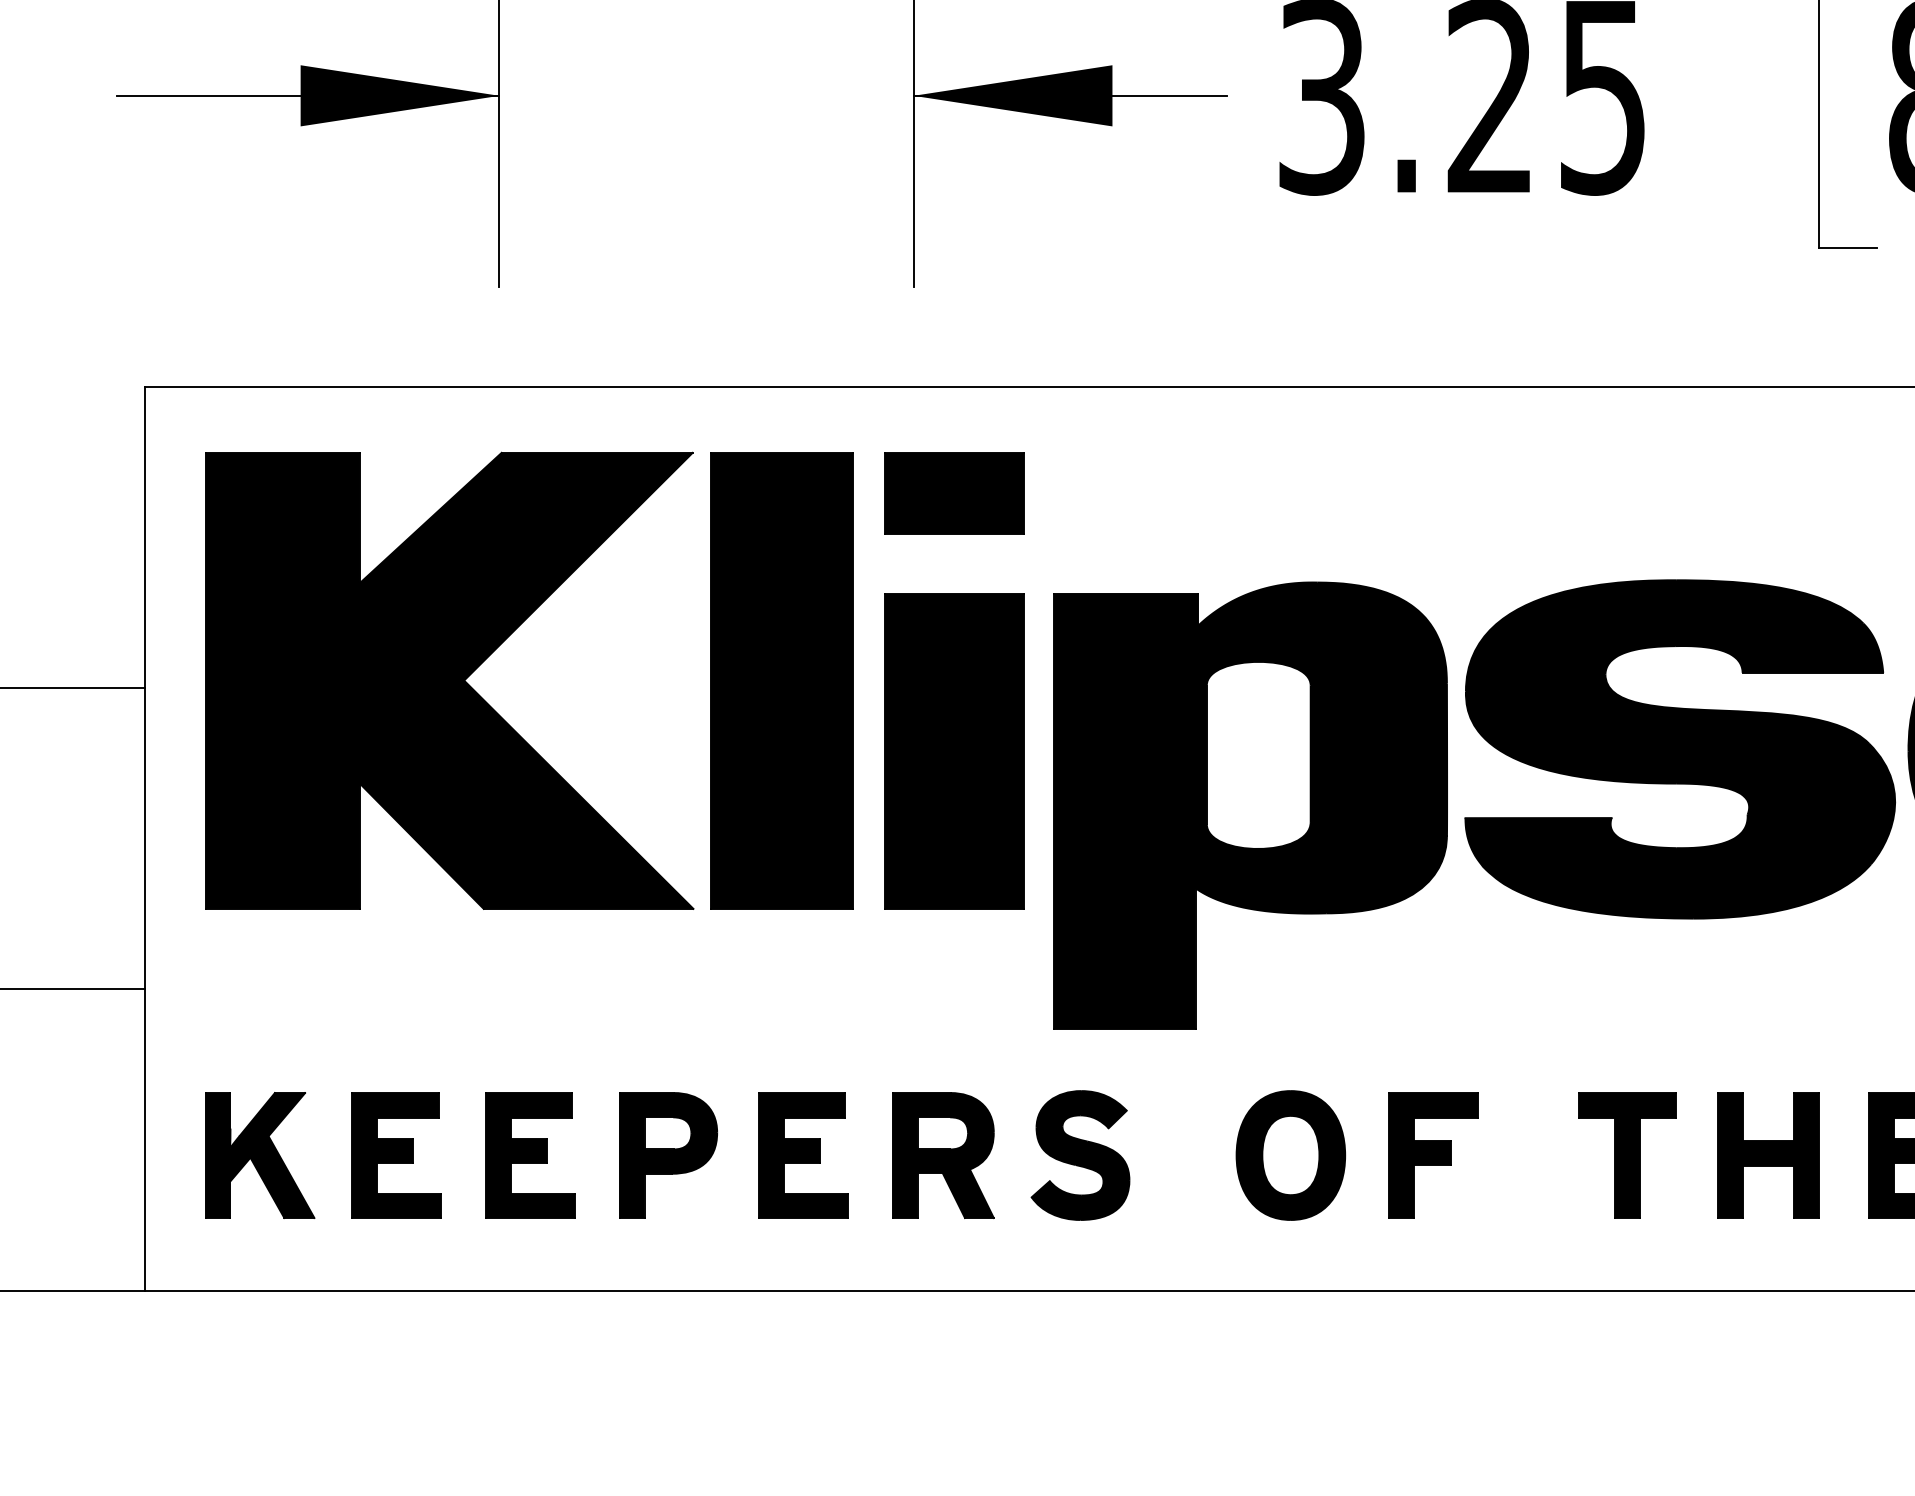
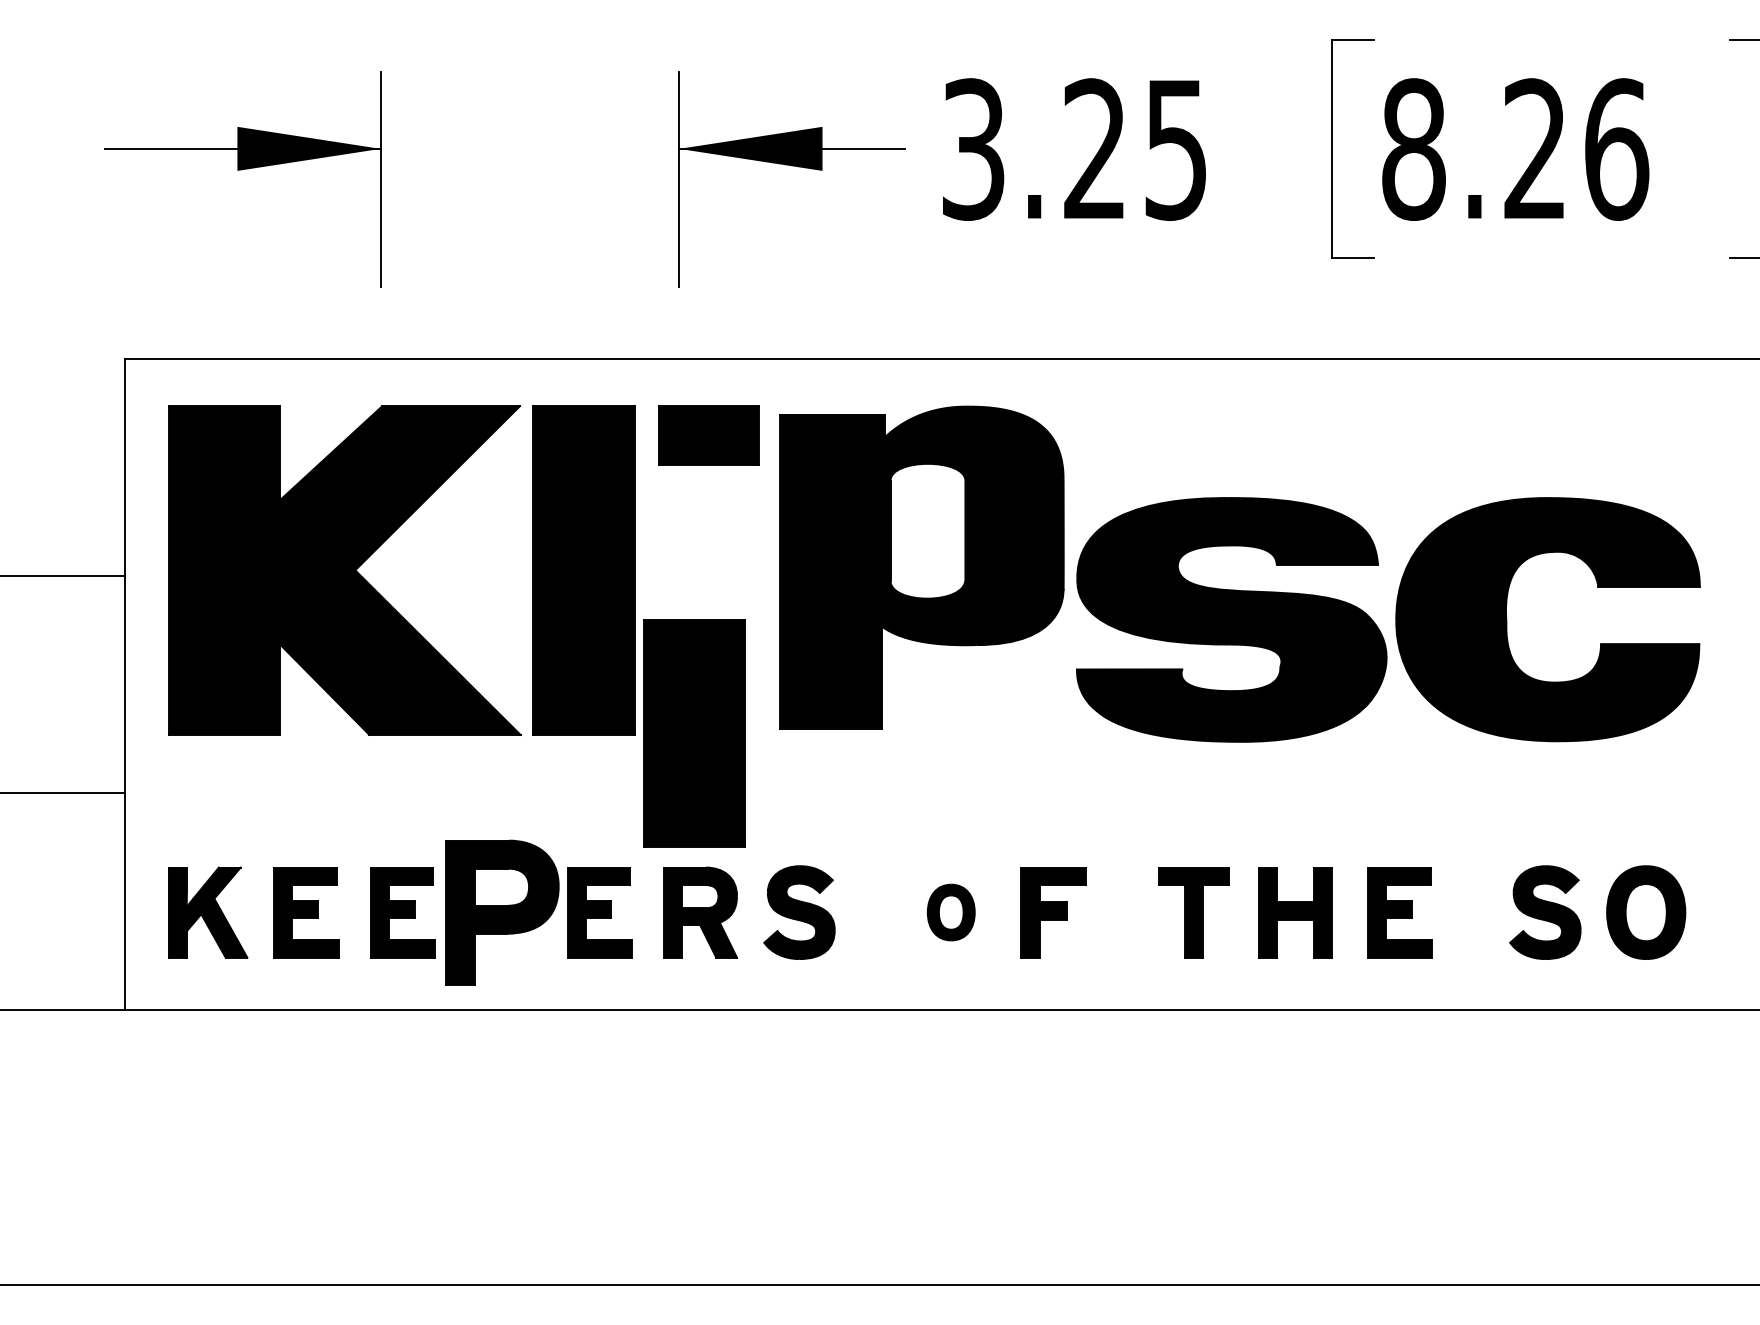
part: (954, 751) -> (694, 733), moved
part: (1249, 805) -> (921, 567), moved
part: (668, 1155) -> (502, 912), size x1.6
part: (1291, 1155) -> (951, 912), size x0.6

